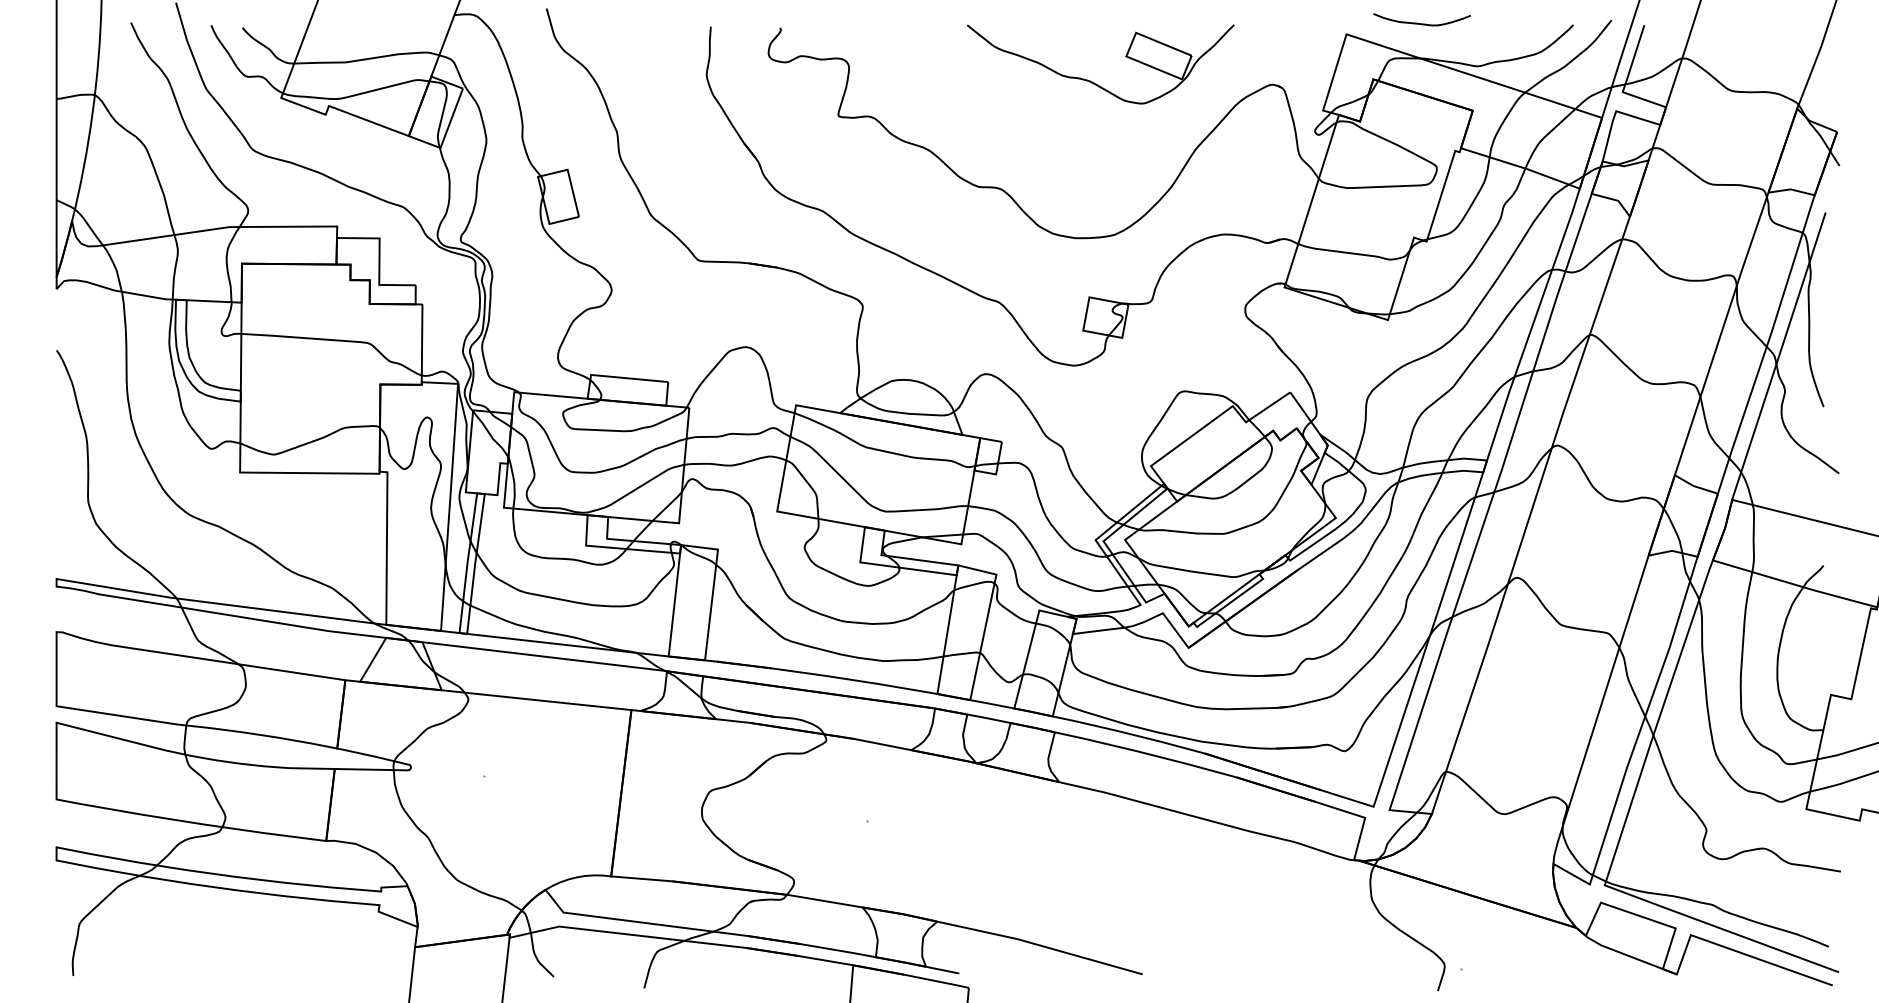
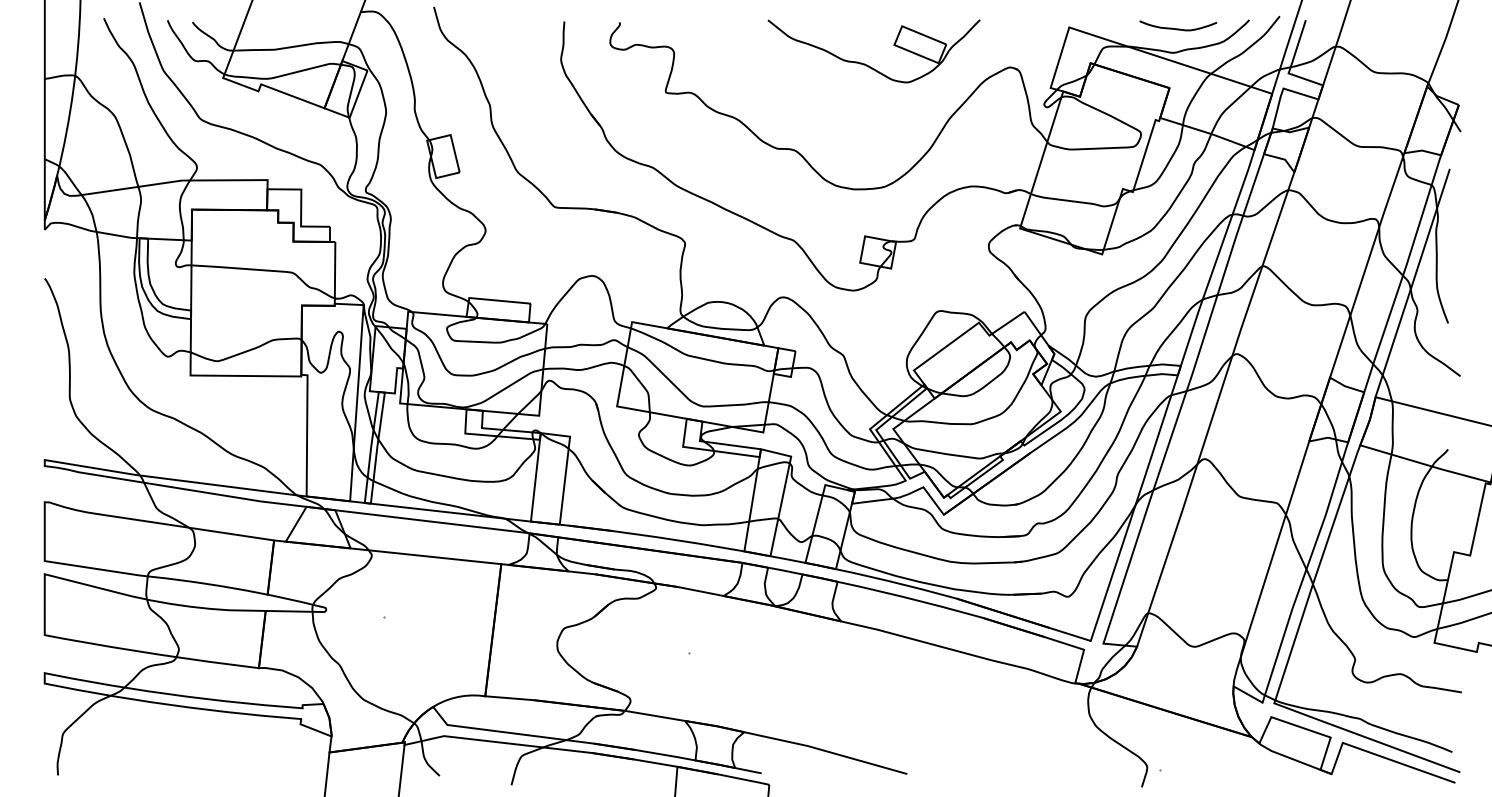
curve: (1422, 23) -> (1178, 28), moved

